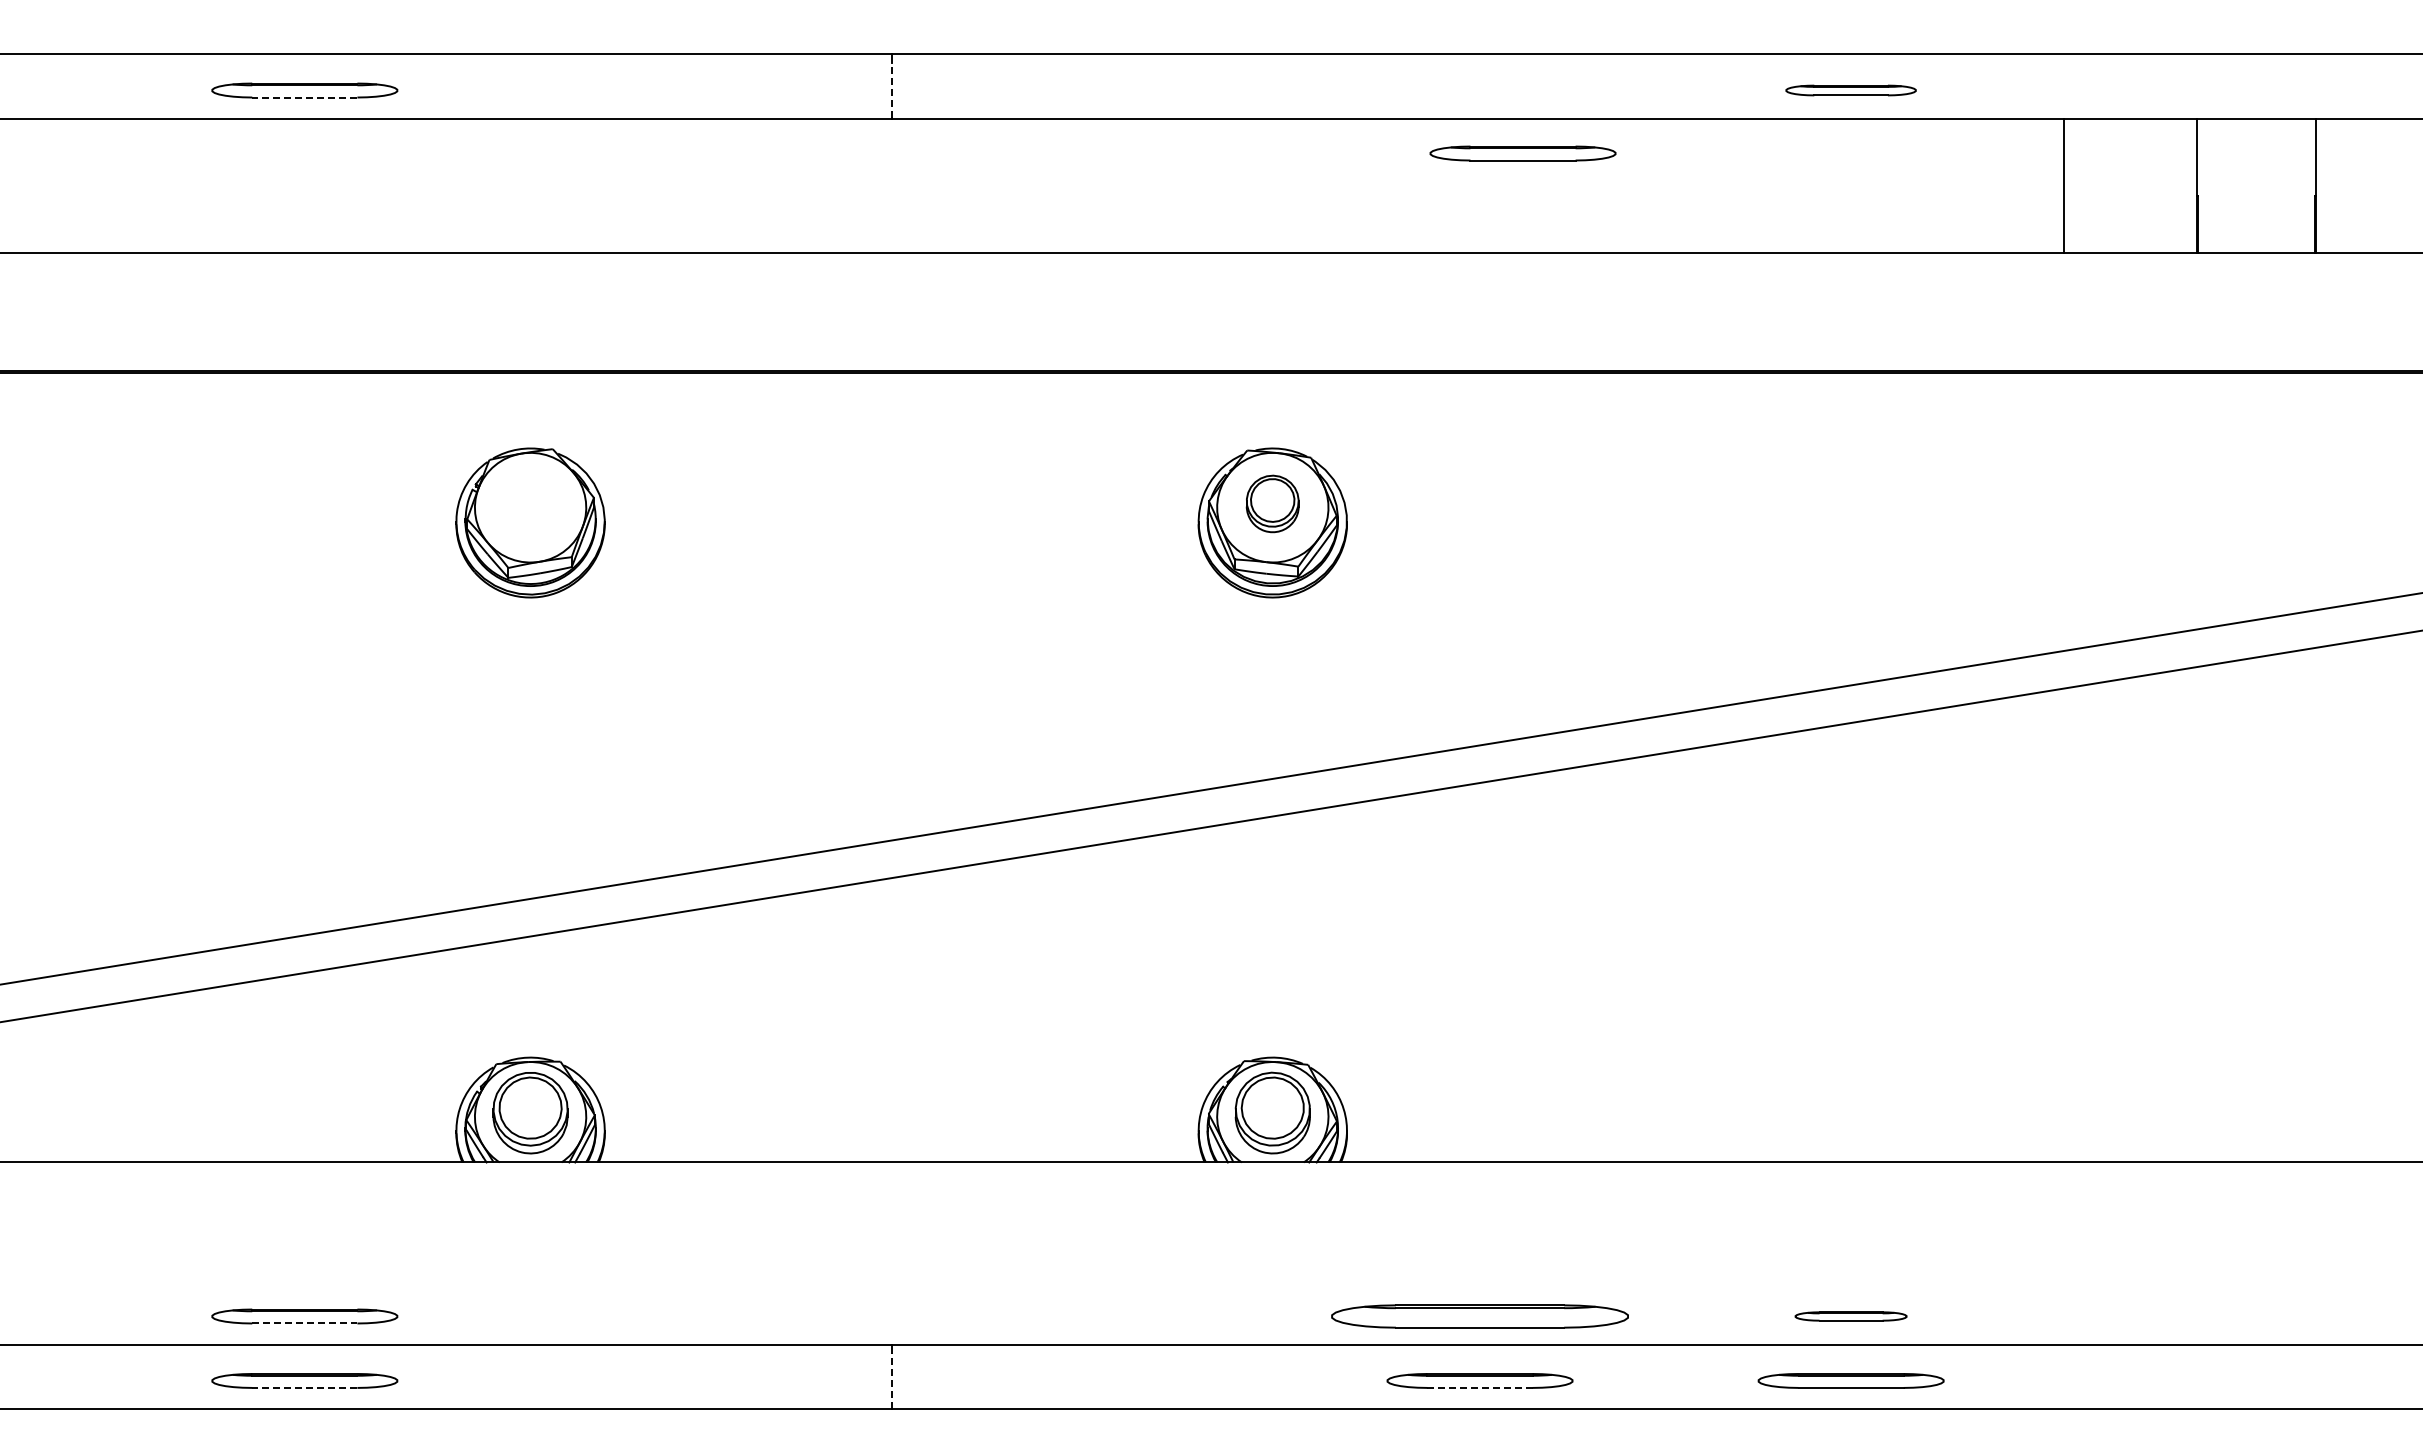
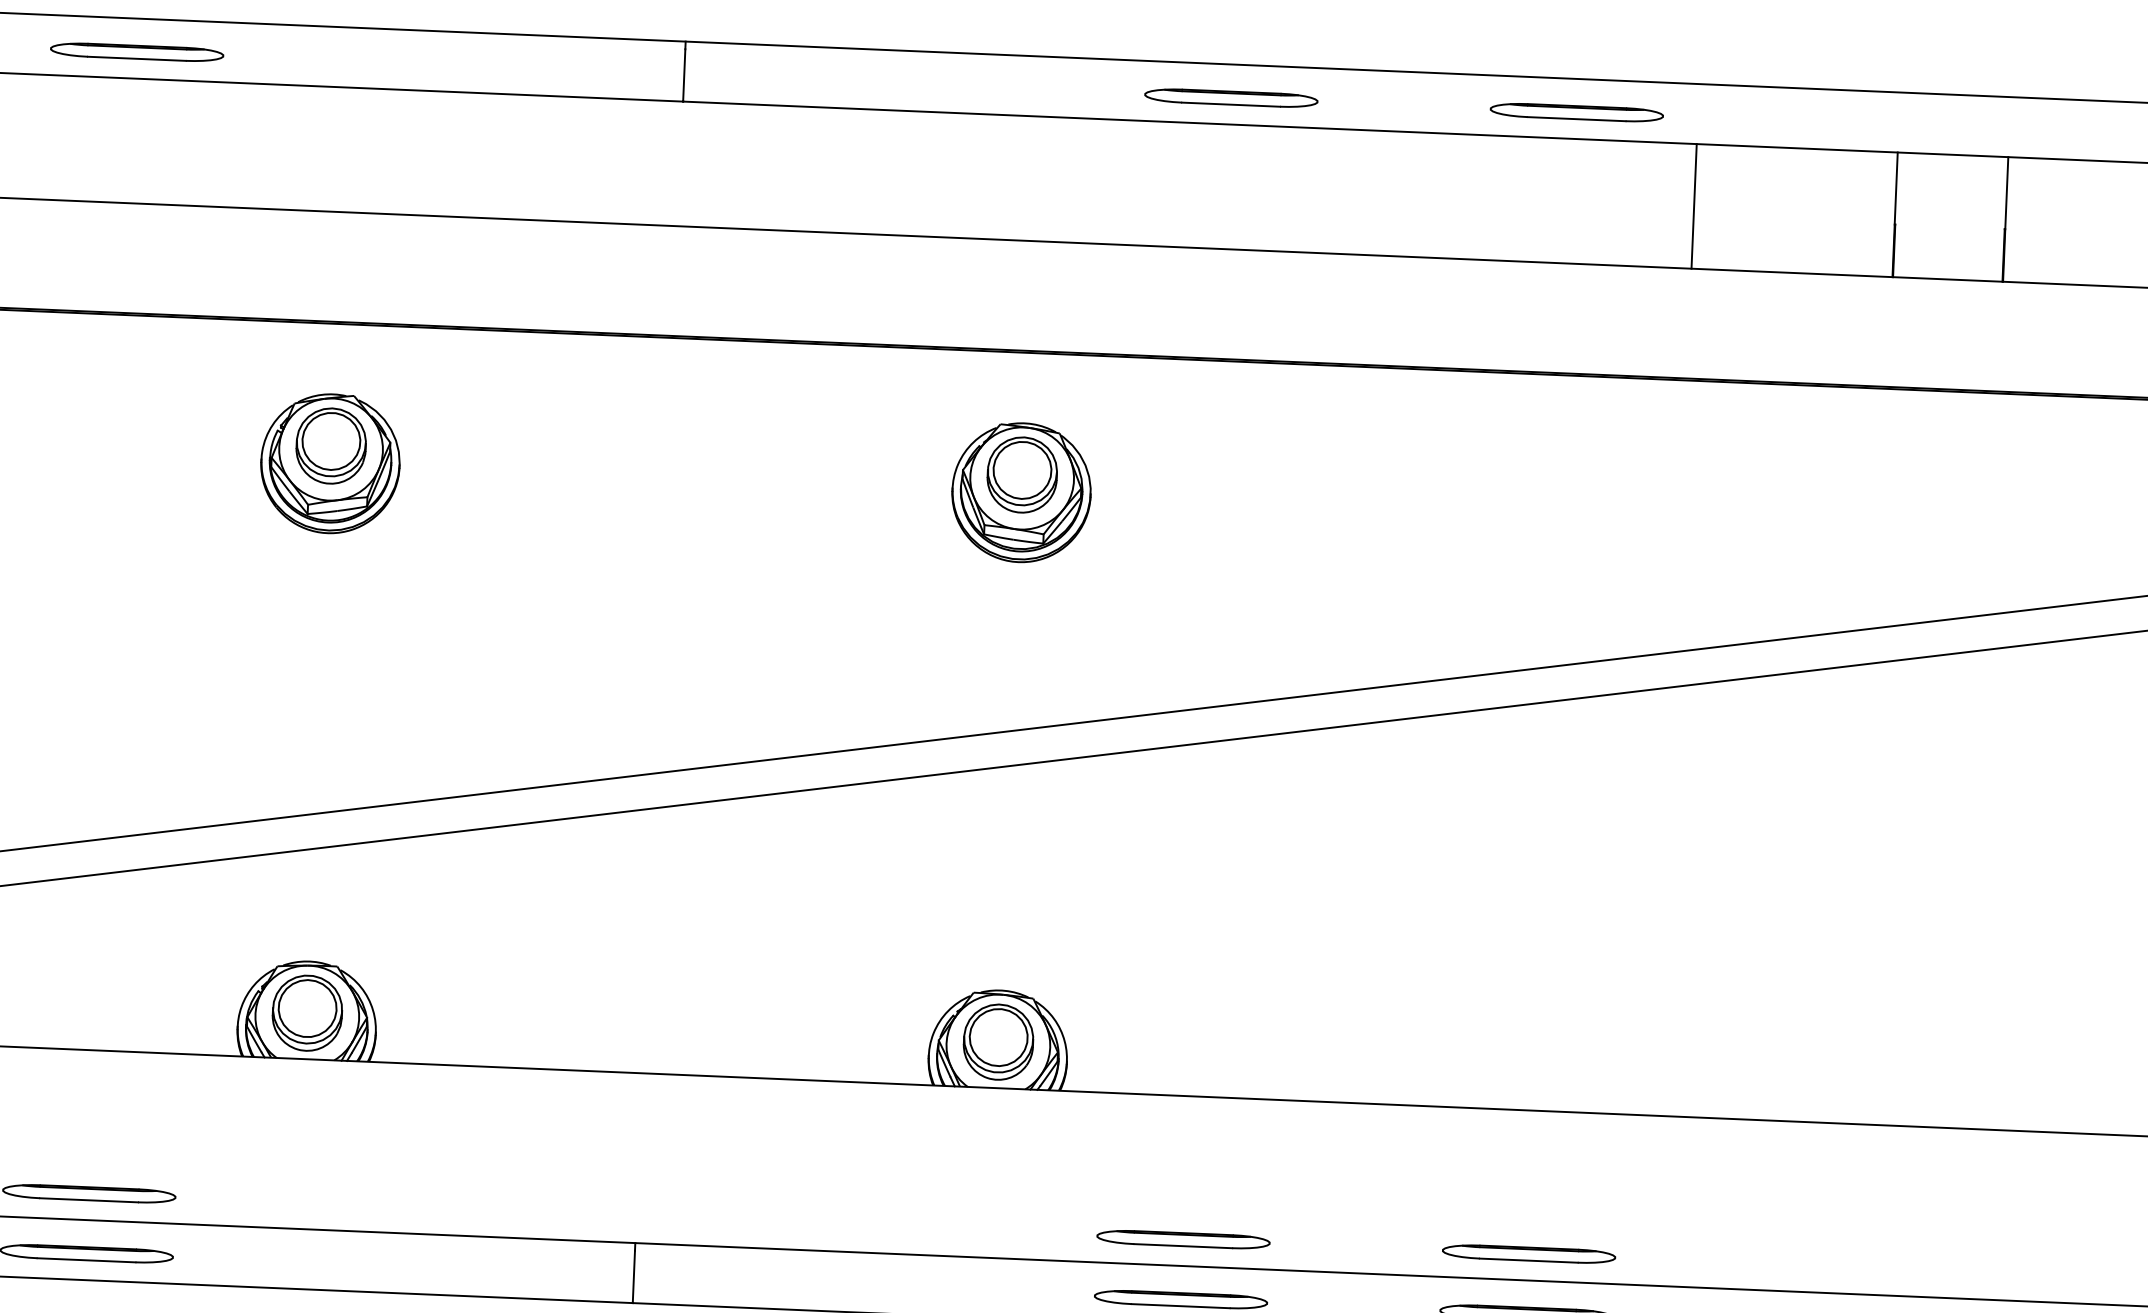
line: (892, 90) -> (684, 75), dashed -> solid
part: (1850, 90) -> (1576, 112), size x1.43
line: (304, 97) -> (136, 58), dashed -> solid
part: (1522, 153) -> (1230, 98), moved
line: (2064, 185) -> (1694, 206), moved
part: (530, 503) -> (331, 445), added
part: (1272, 503) -> (1022, 474), size x1.43
part: (1479, 1316) -> (1183, 1239), size x0.62
part: (1850, 1316) -> (1528, 1254), size x1.67
line: (304, 1323) -> (88, 1200), dashed -> solid
line: (892, 1380) -> (633, 1276), dashed -> solid
line: (304, 1387) -> (86, 1259), dashed -> solid
line: (1480, 1387) -> (1181, 1305), dashed -> solid

